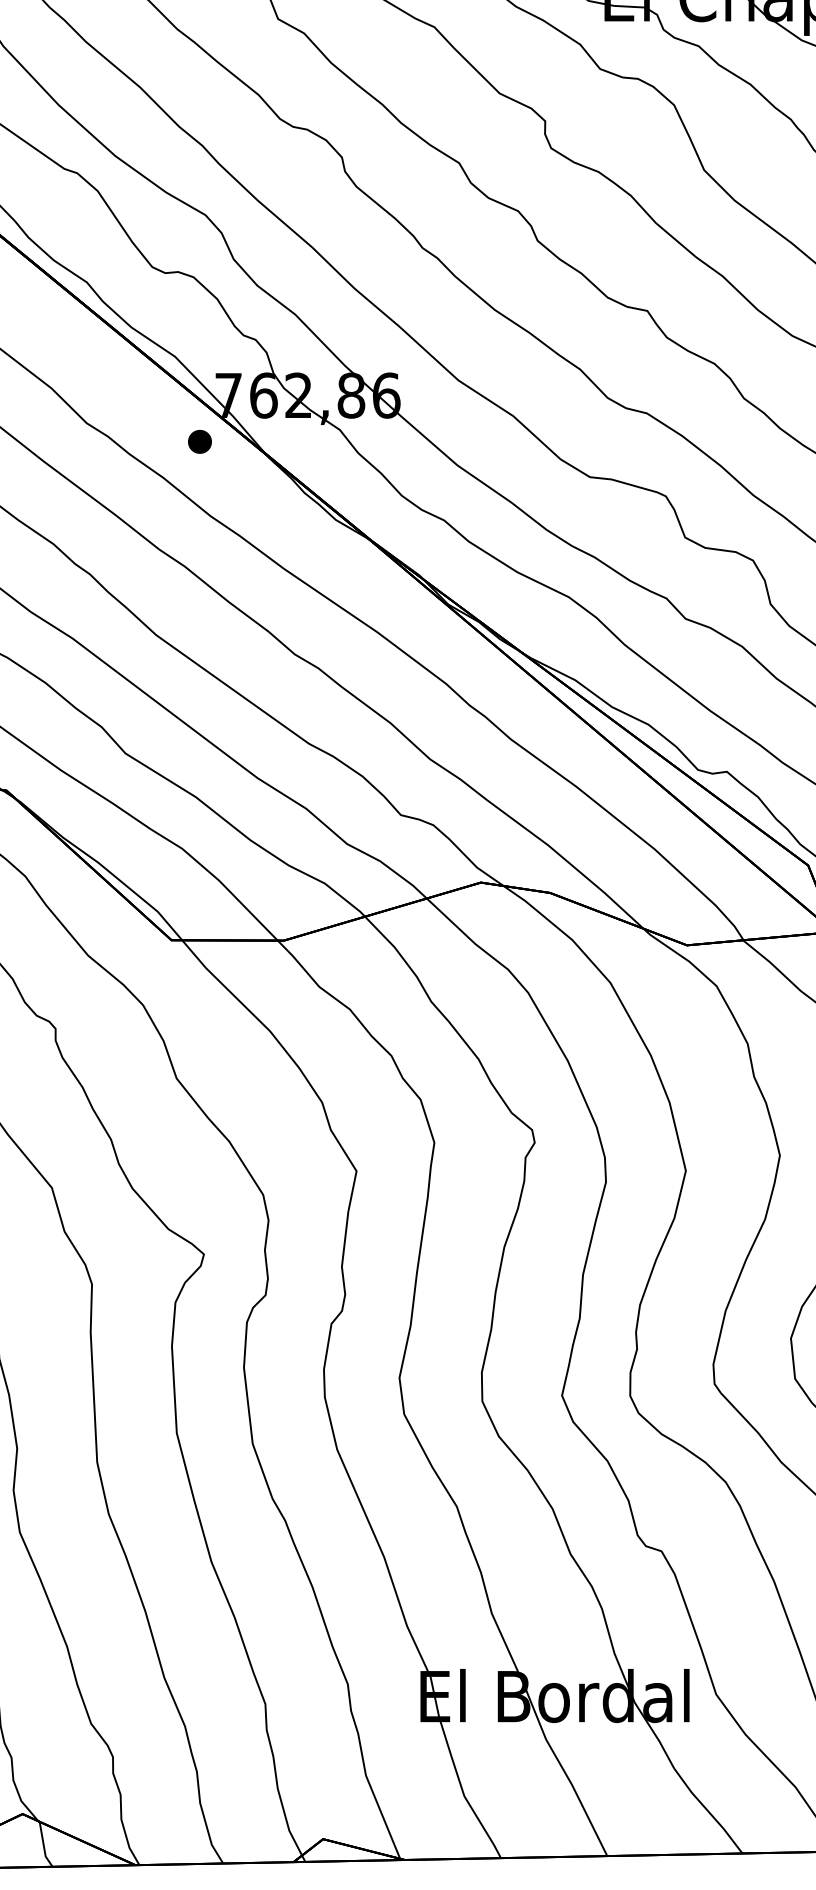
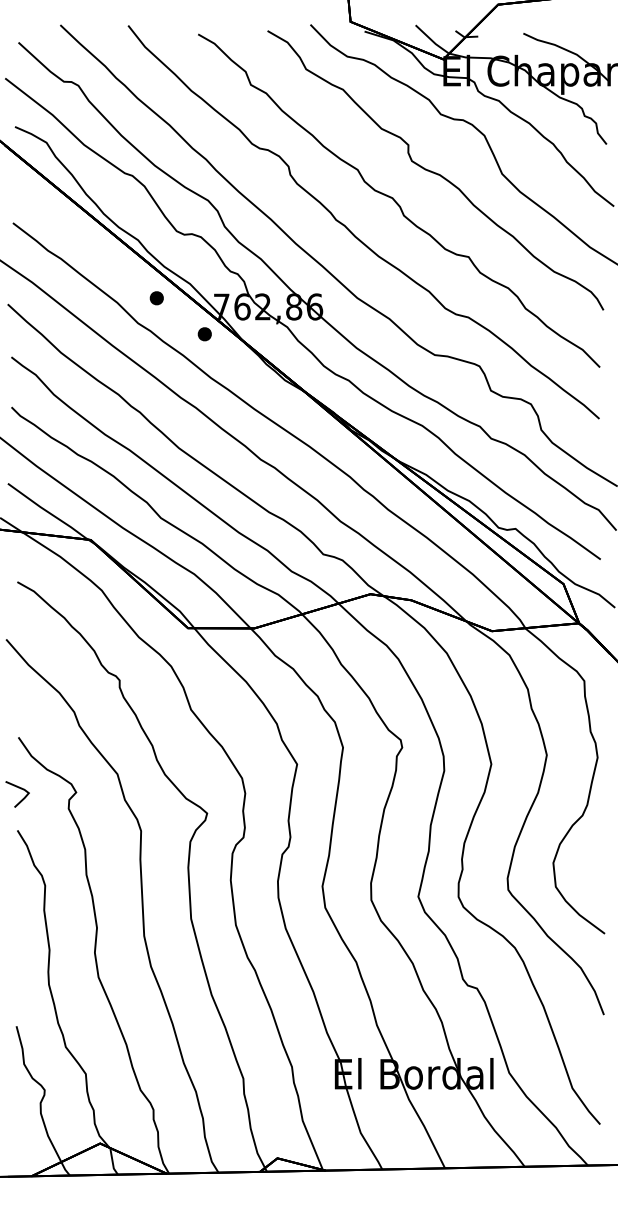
part: (118, 381) -> (156, 298), added

